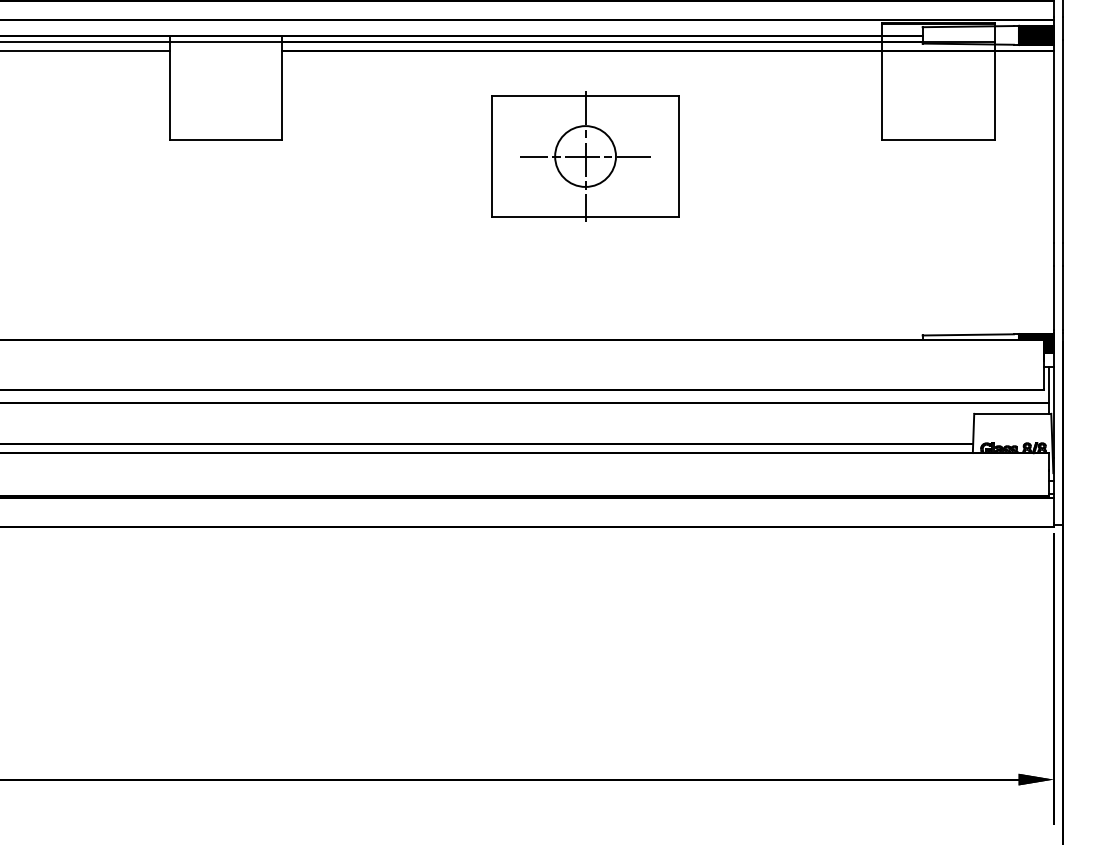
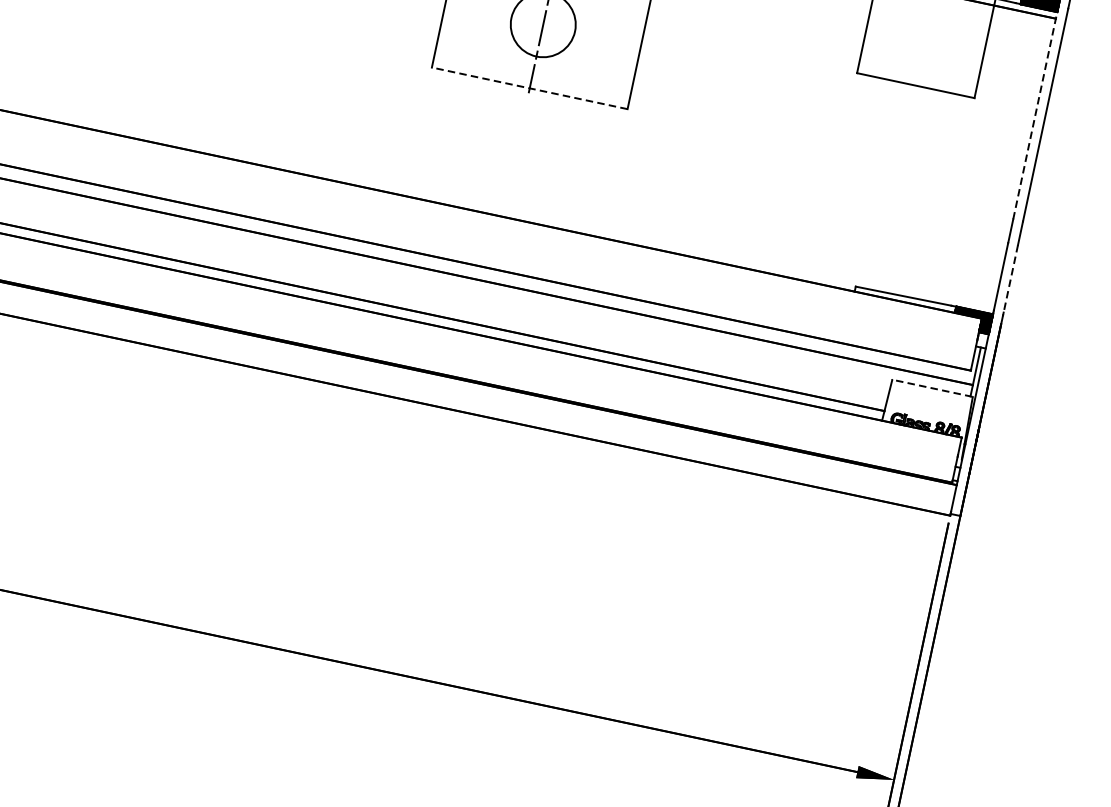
line: (1053, 141) -> (1035, 112), solid -> dashed
line: (585, 156) -> (543, 24), removed
line: (585, 217) -> (529, 88), solid -> dashed
line: (1063, 298) -> (1011, 279), solid -> dashed
line: (1012, 413) -> (932, 388), solid -> dashed

